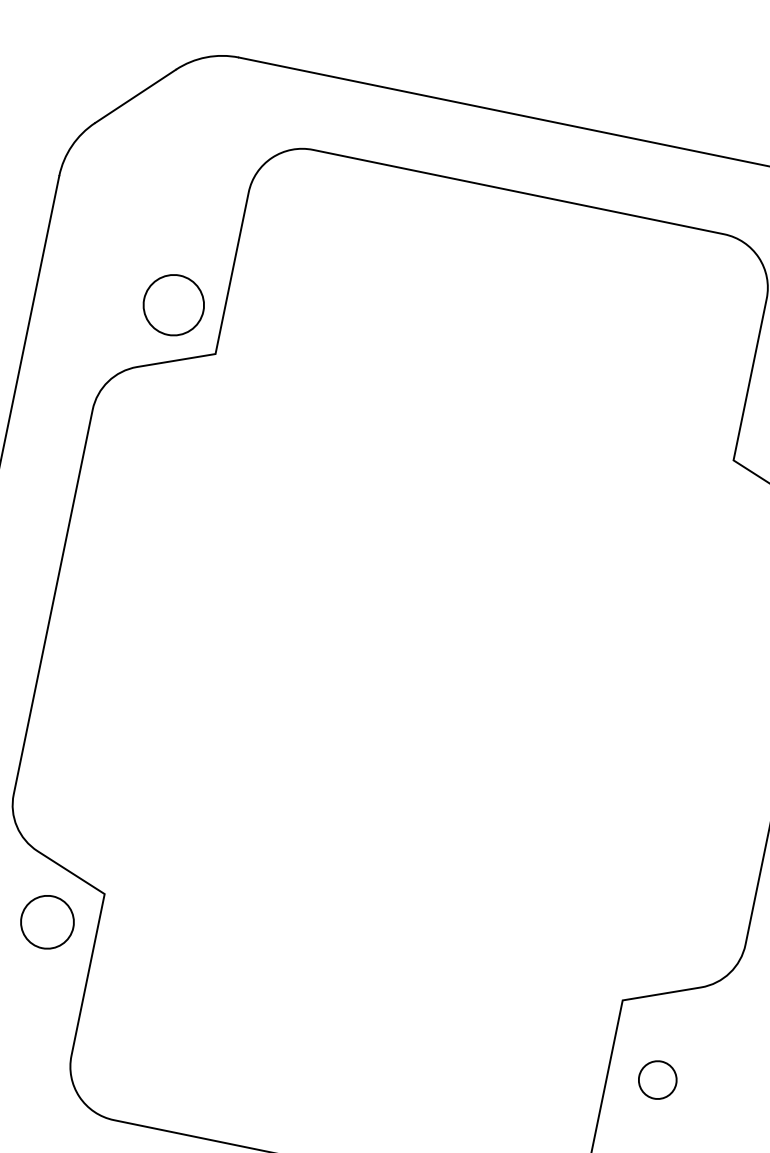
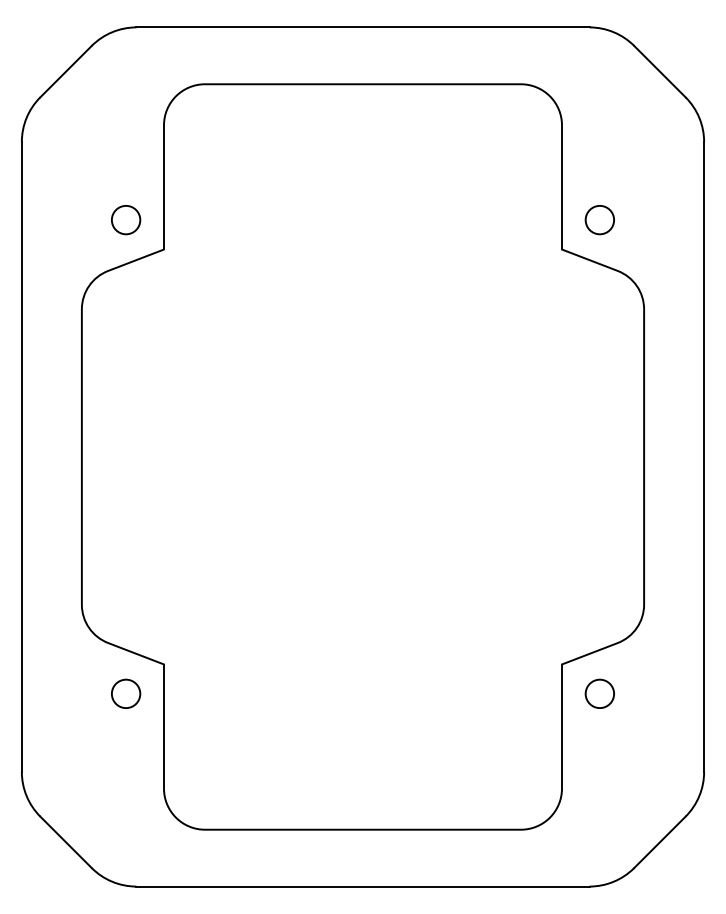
circle: (174, 306) -> (126, 220), size x0.62
circle: (46, 921) -> (125, 693), size x0.71
circle: (657, 1079) -> (599, 693), moved

